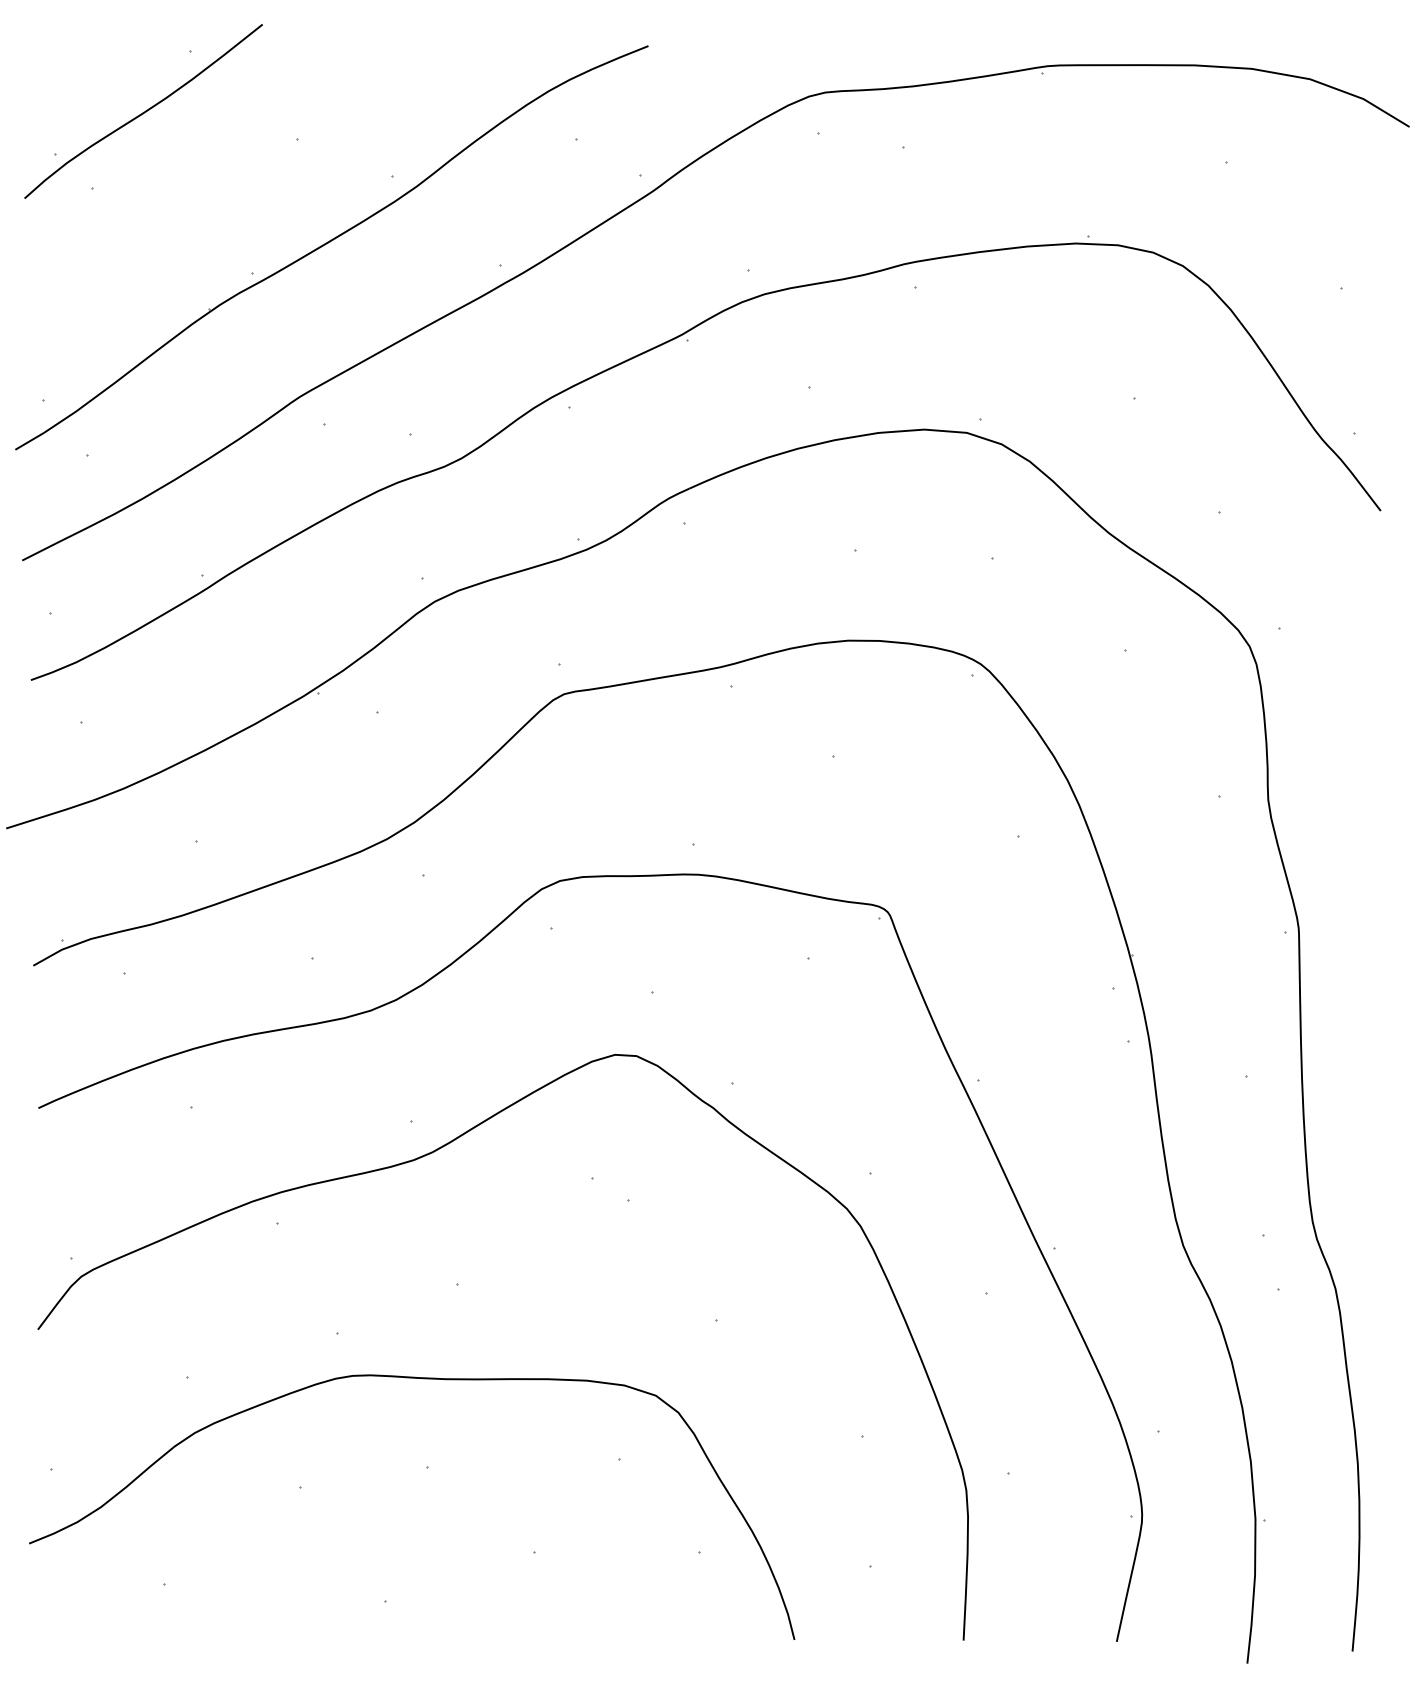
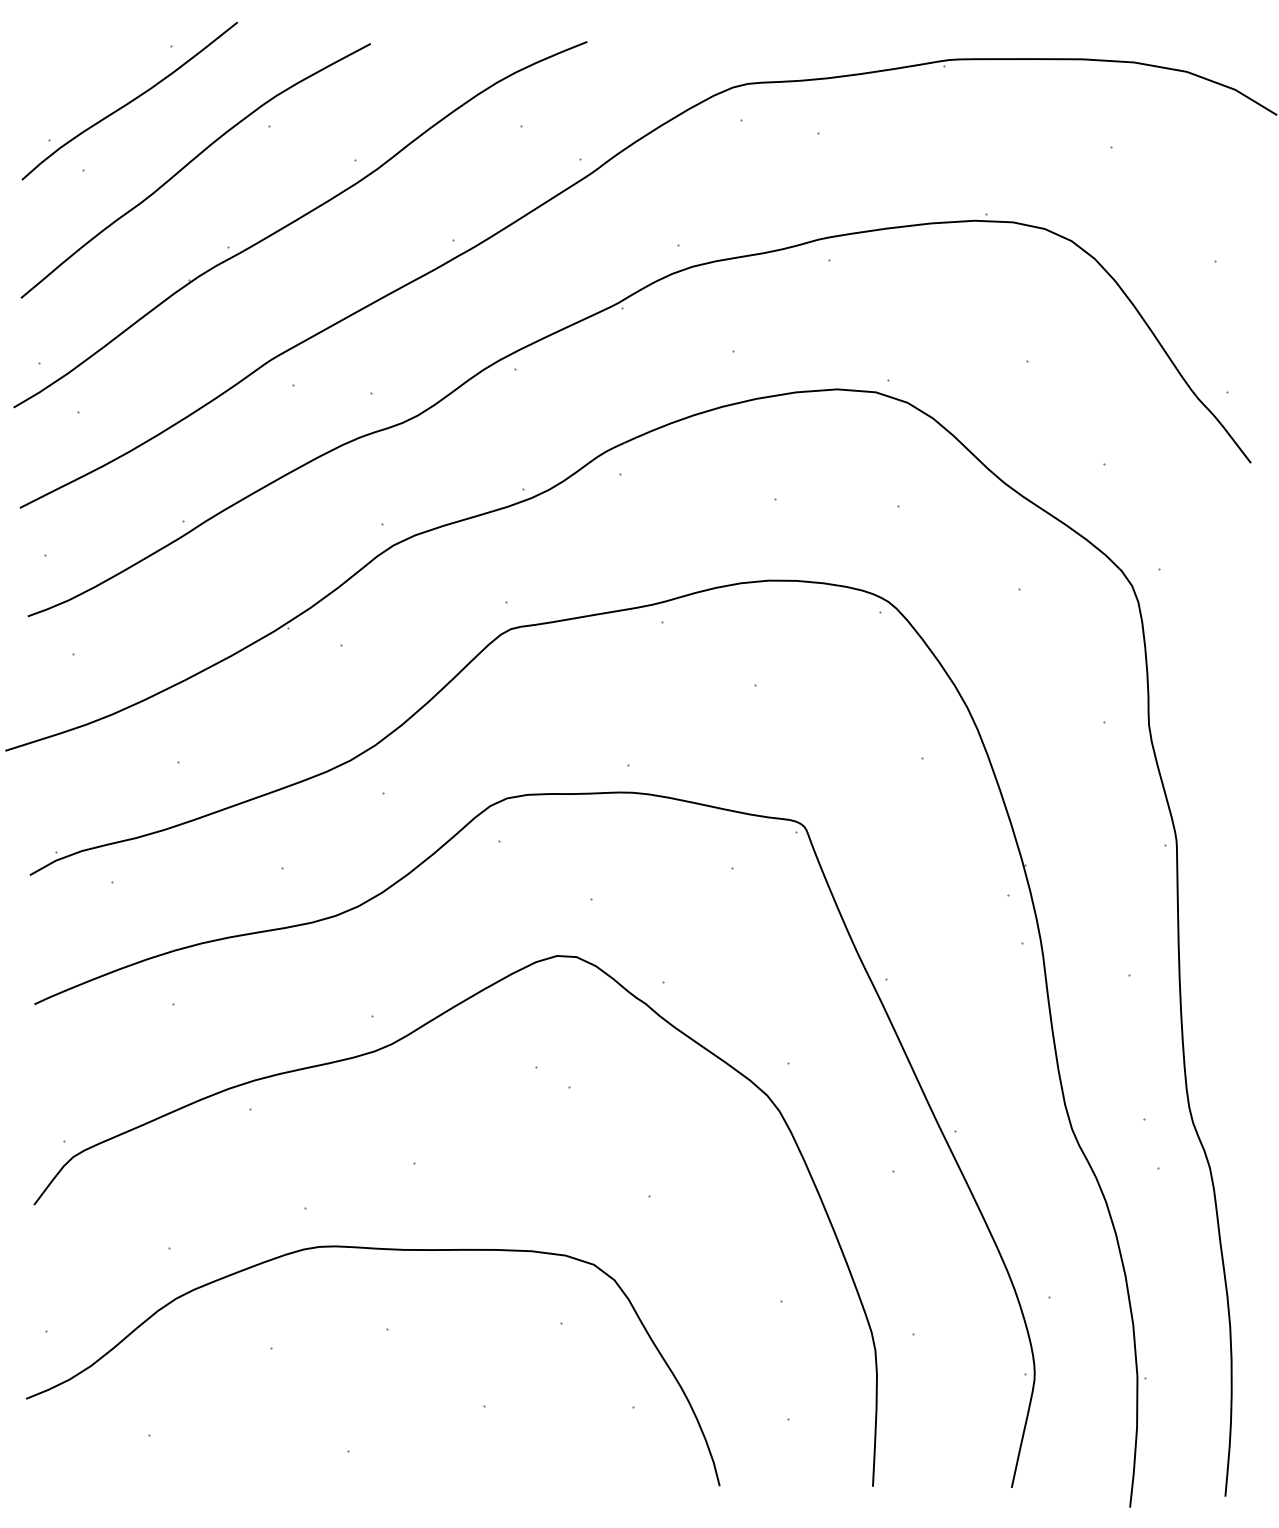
curve: (211, 179) -> (191, 162), added

